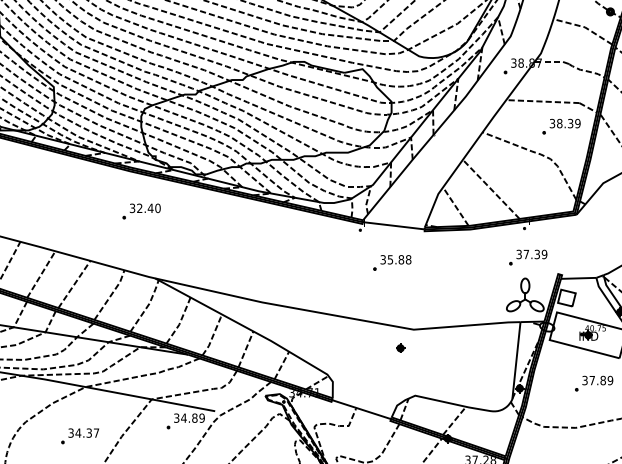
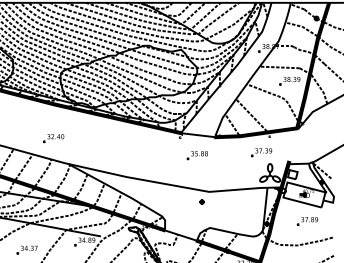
part: (141, 211) -> (53, 138), moved
part: (527, 257) -> (261, 152), moved

